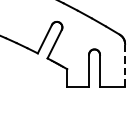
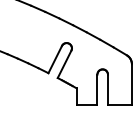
line: (124, 65) -> (131, 84), dashed -> solid

